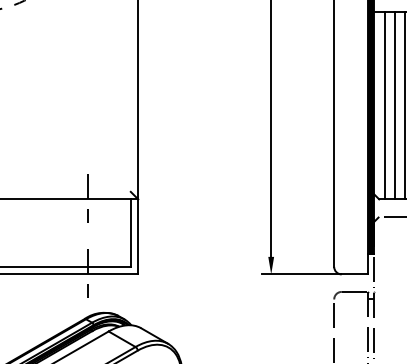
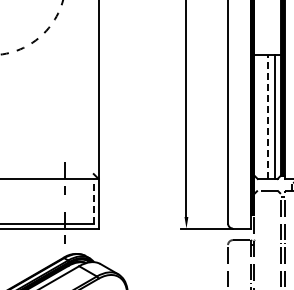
line: (384, 106) -> (261, 117), removed
line: (395, 106) -> (268, 117), solid -> dashed
line: (130, 231) -> (93, 200), solid -> dashed

